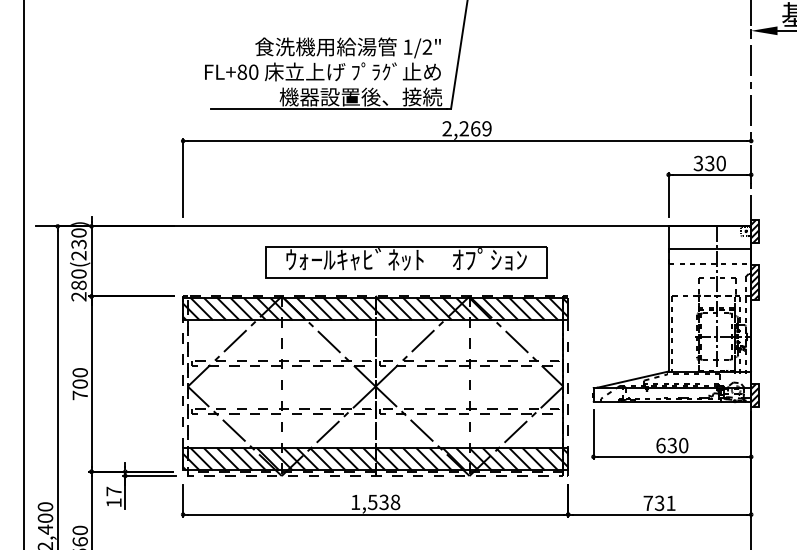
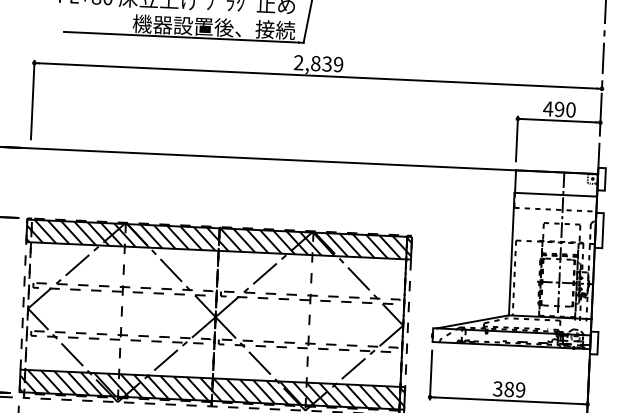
text: (469, 128) -> (321, 63), 2,269 -> 2,839
text: (703, 163) -> (553, 109), 330 -> 490
hatch: (754, 231) -> (601, 179), removed
part: (406, 262) -> (252, 194), removed
hatch: (754, 282) -> (598, 230), removed
hatch: (754, 395) -> (593, 343), removed
text: (672, 445) -> (509, 389), 630 -> 389

